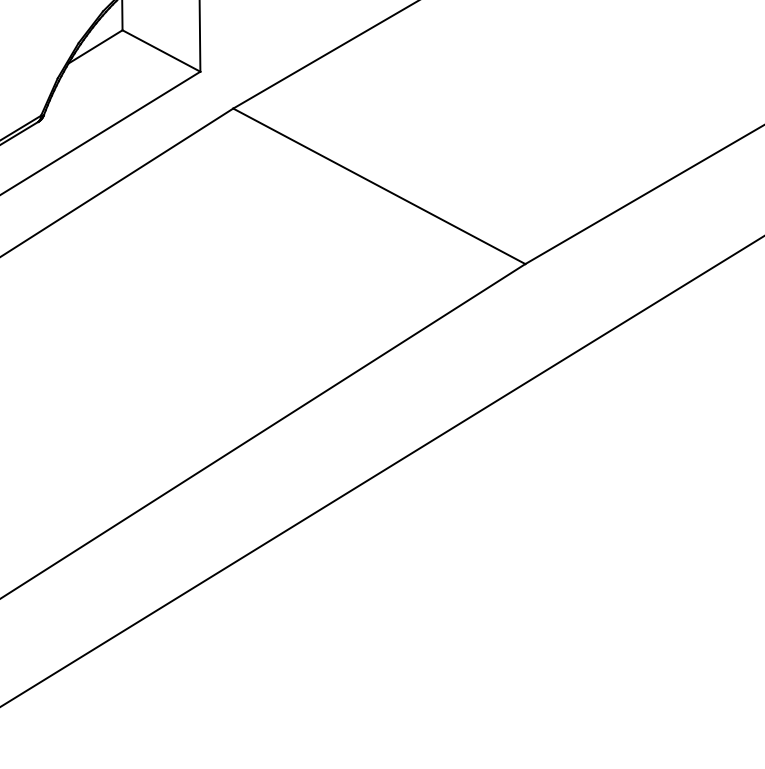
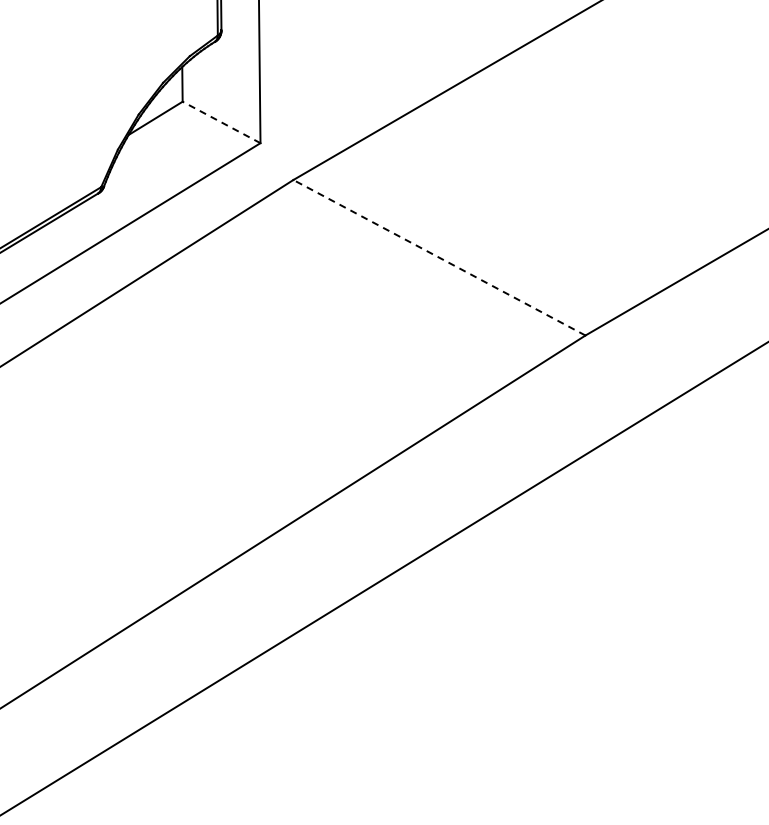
line: (161, 51) -> (221, 122), solid -> dashed
line: (379, 186) -> (439, 257), solid -> dashed

